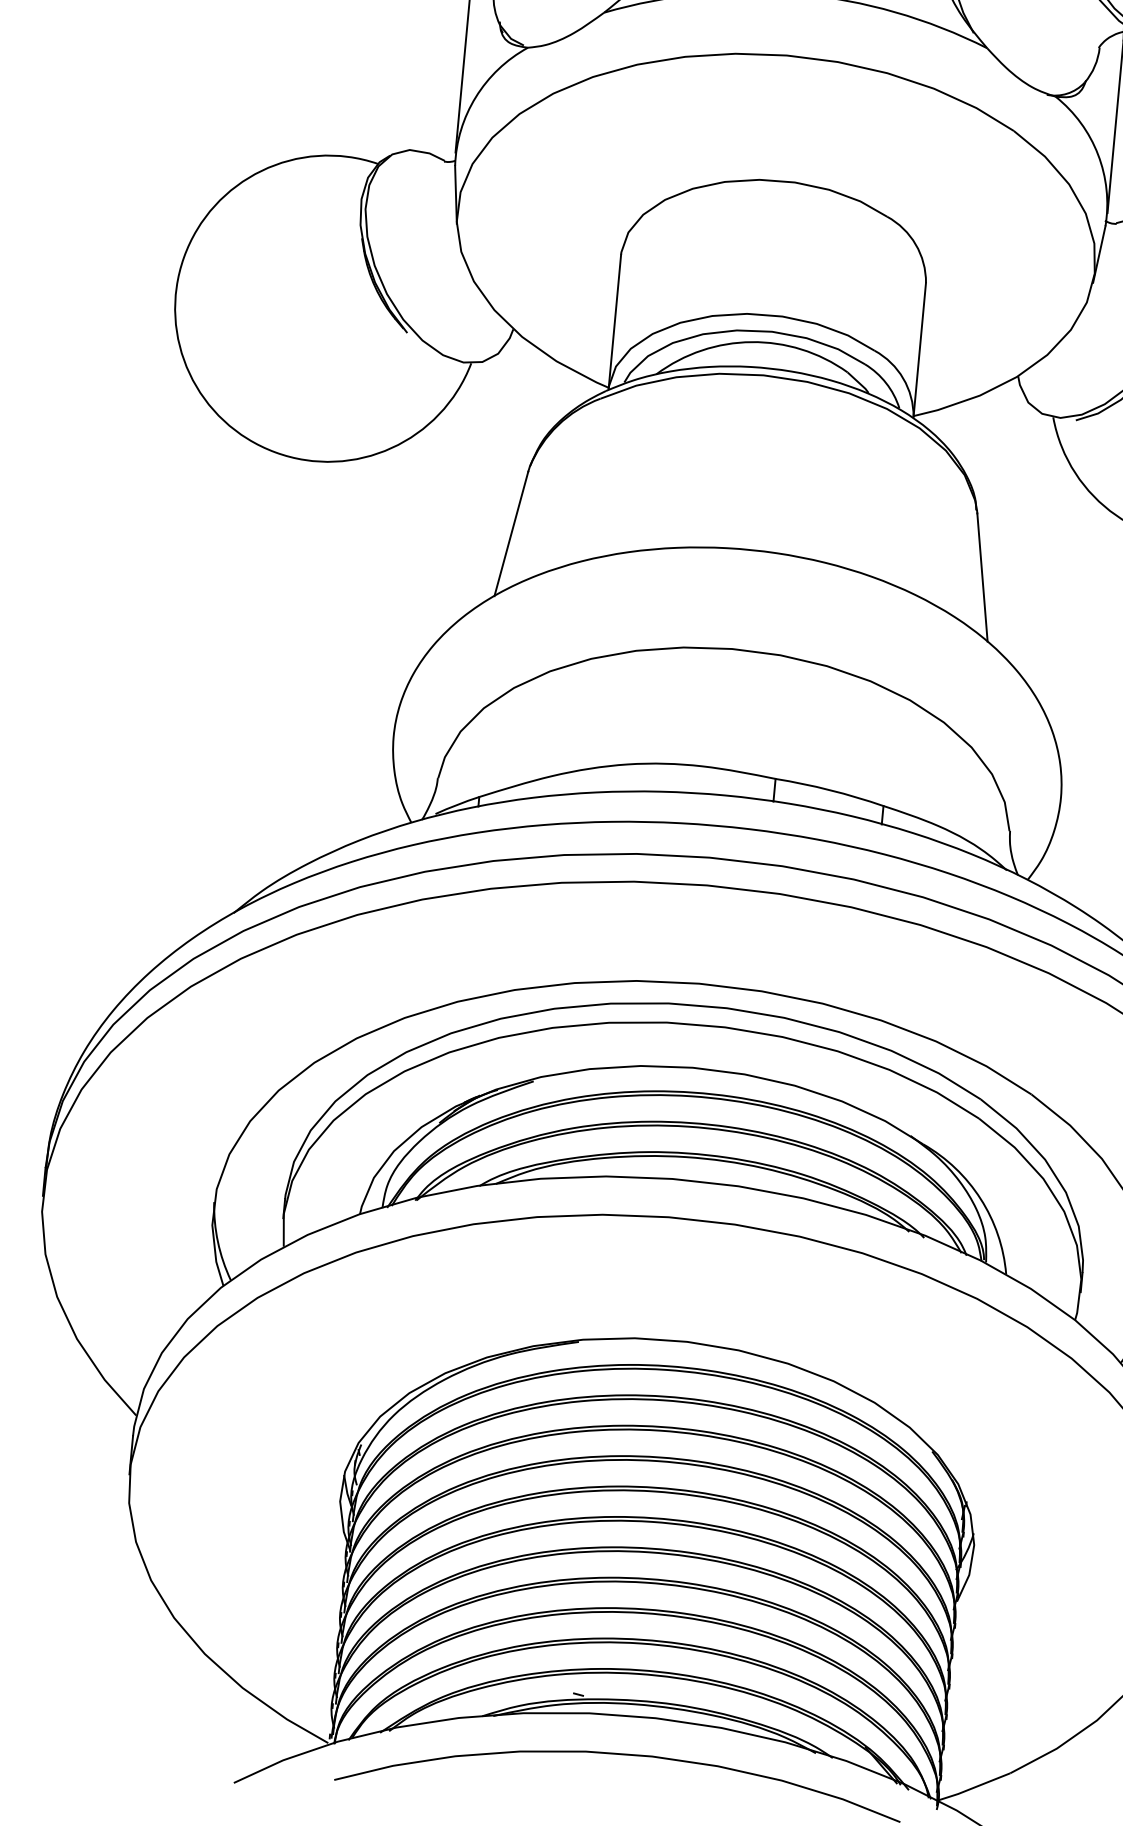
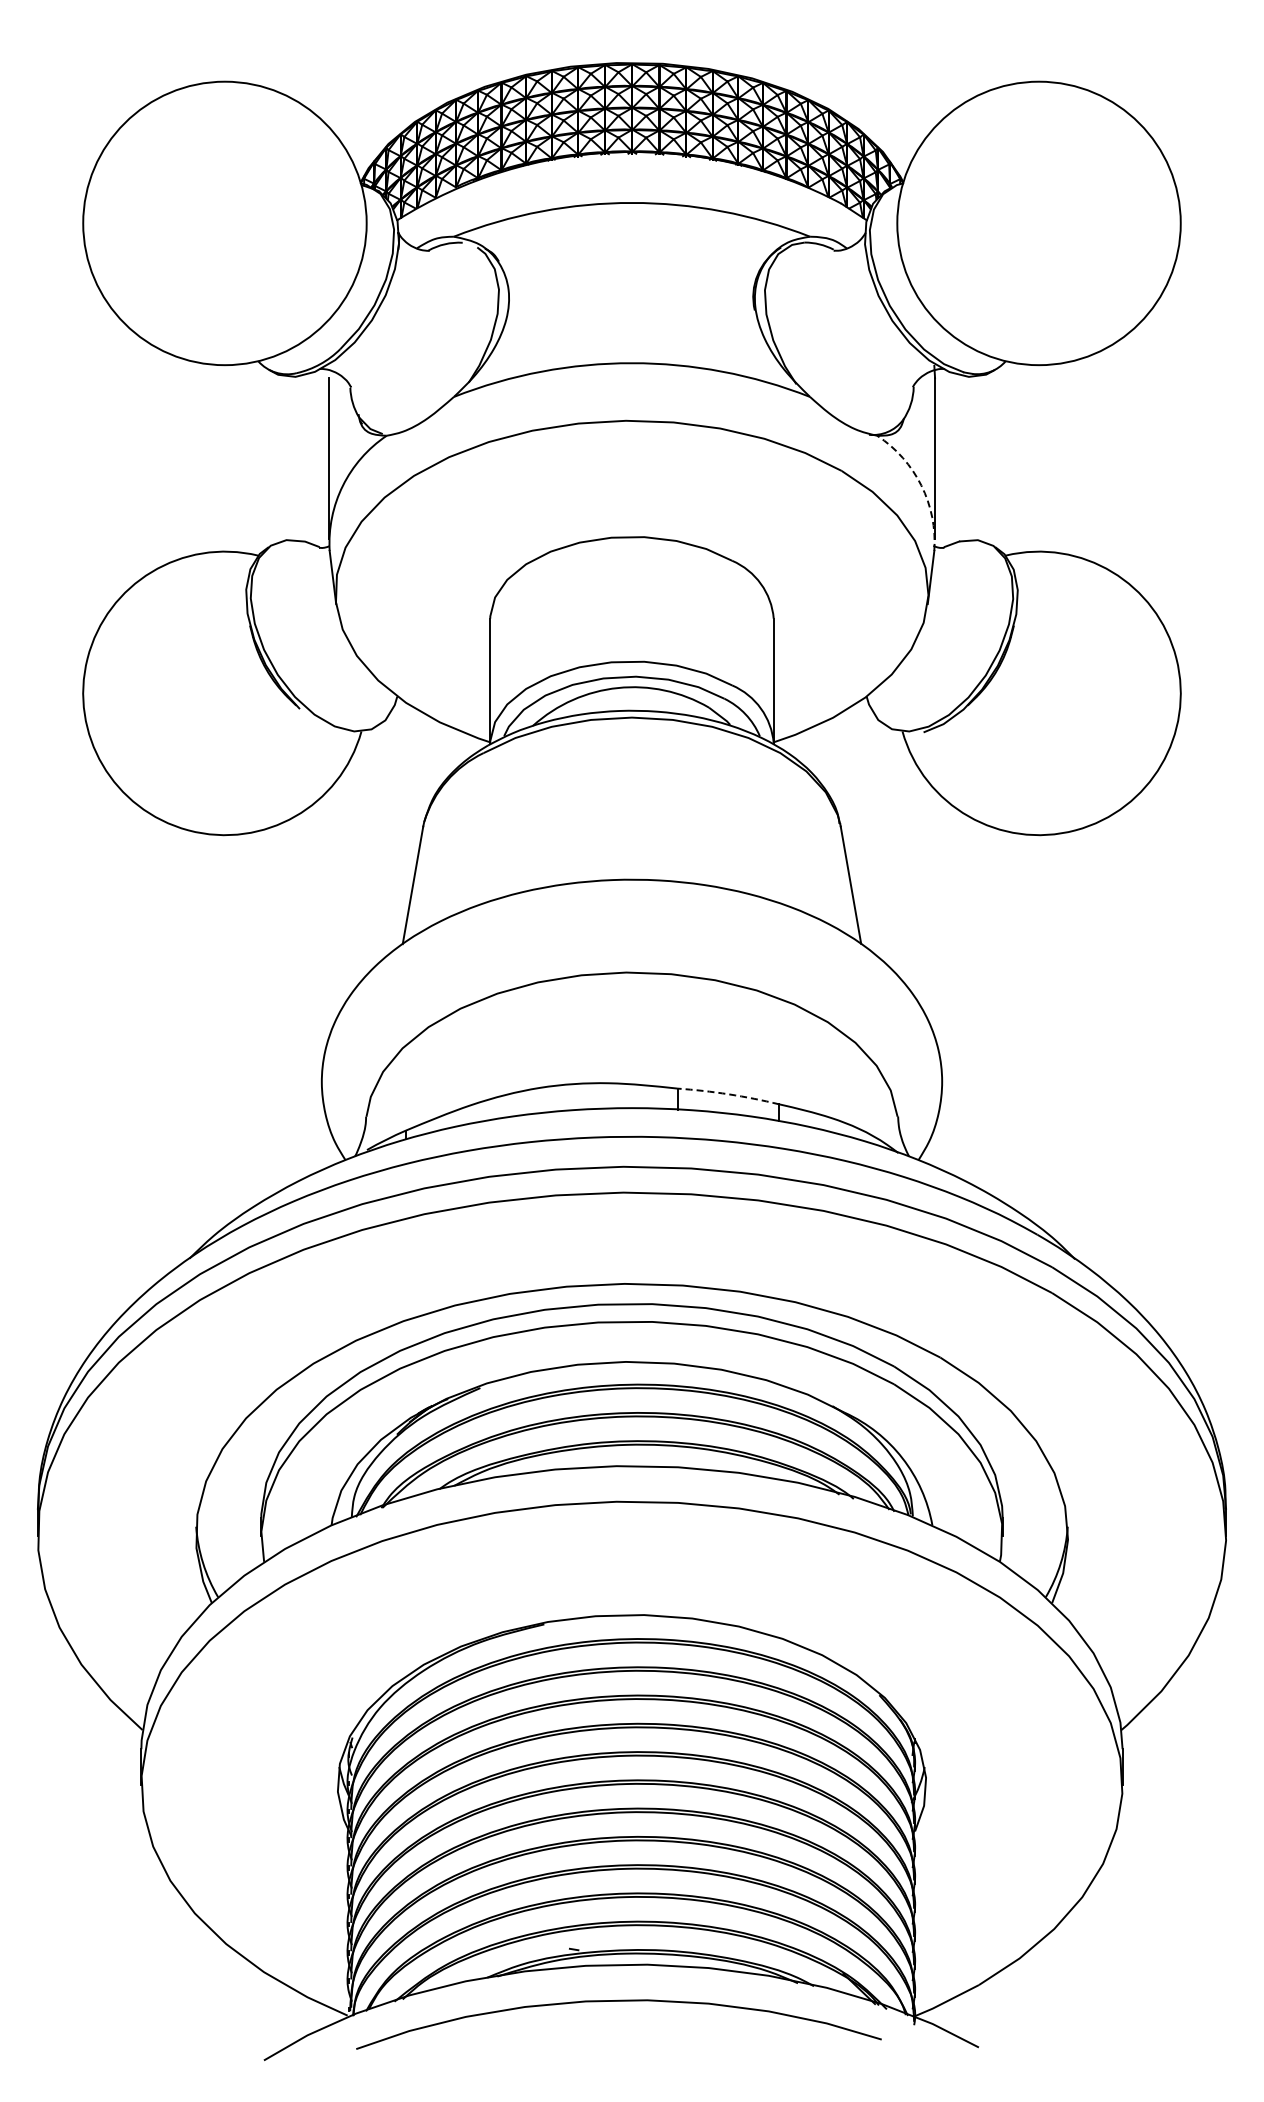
arc: (1098, 154) -> (921, 485), solid -> dashed
arc: (829, 790) -> (728, 1094), solid -> dashed

